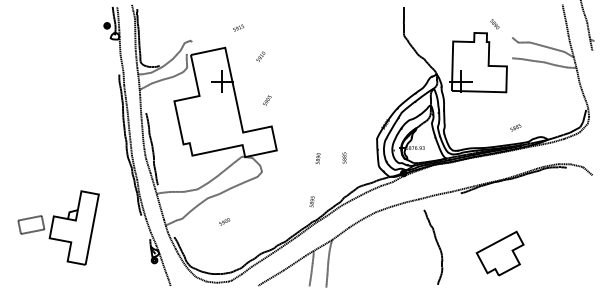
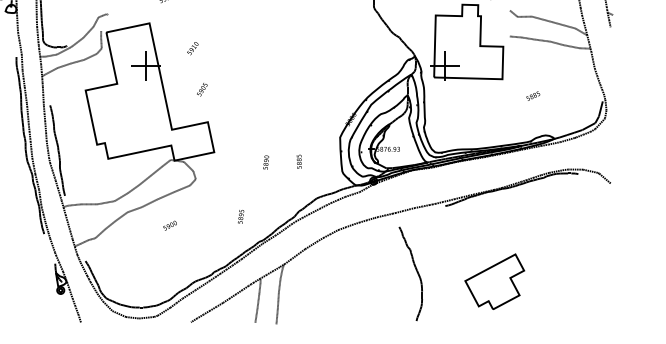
text: (260, 56) -> (192, 48), moved
text: (515, 127) -> (532, 95), moved
text: (311, 201) -> (240, 216), moved
text: (224, 221) -> (169, 225), moved

